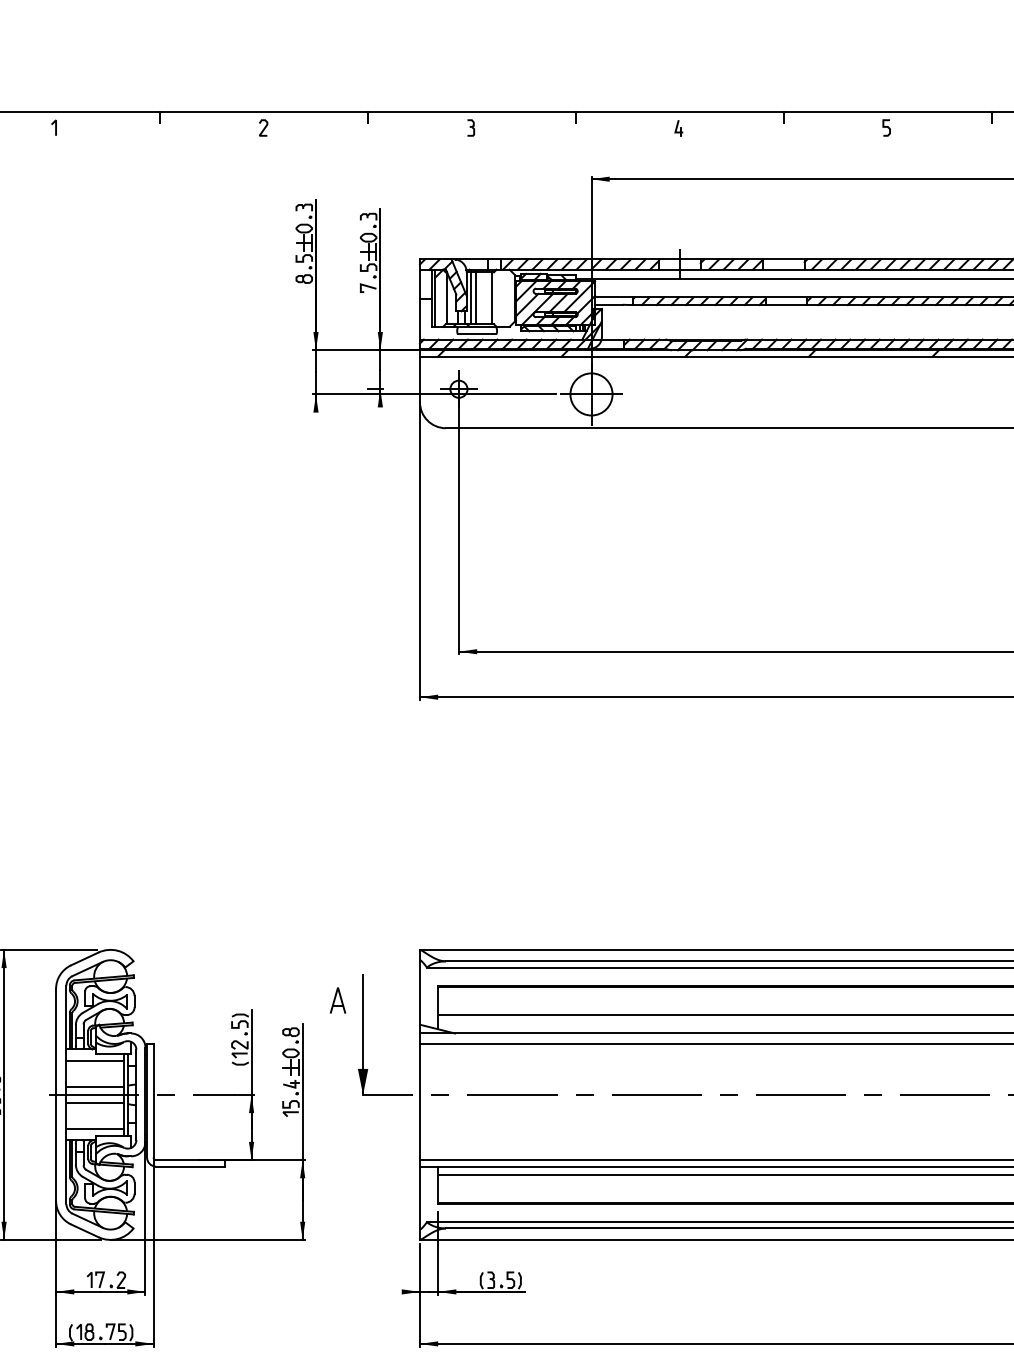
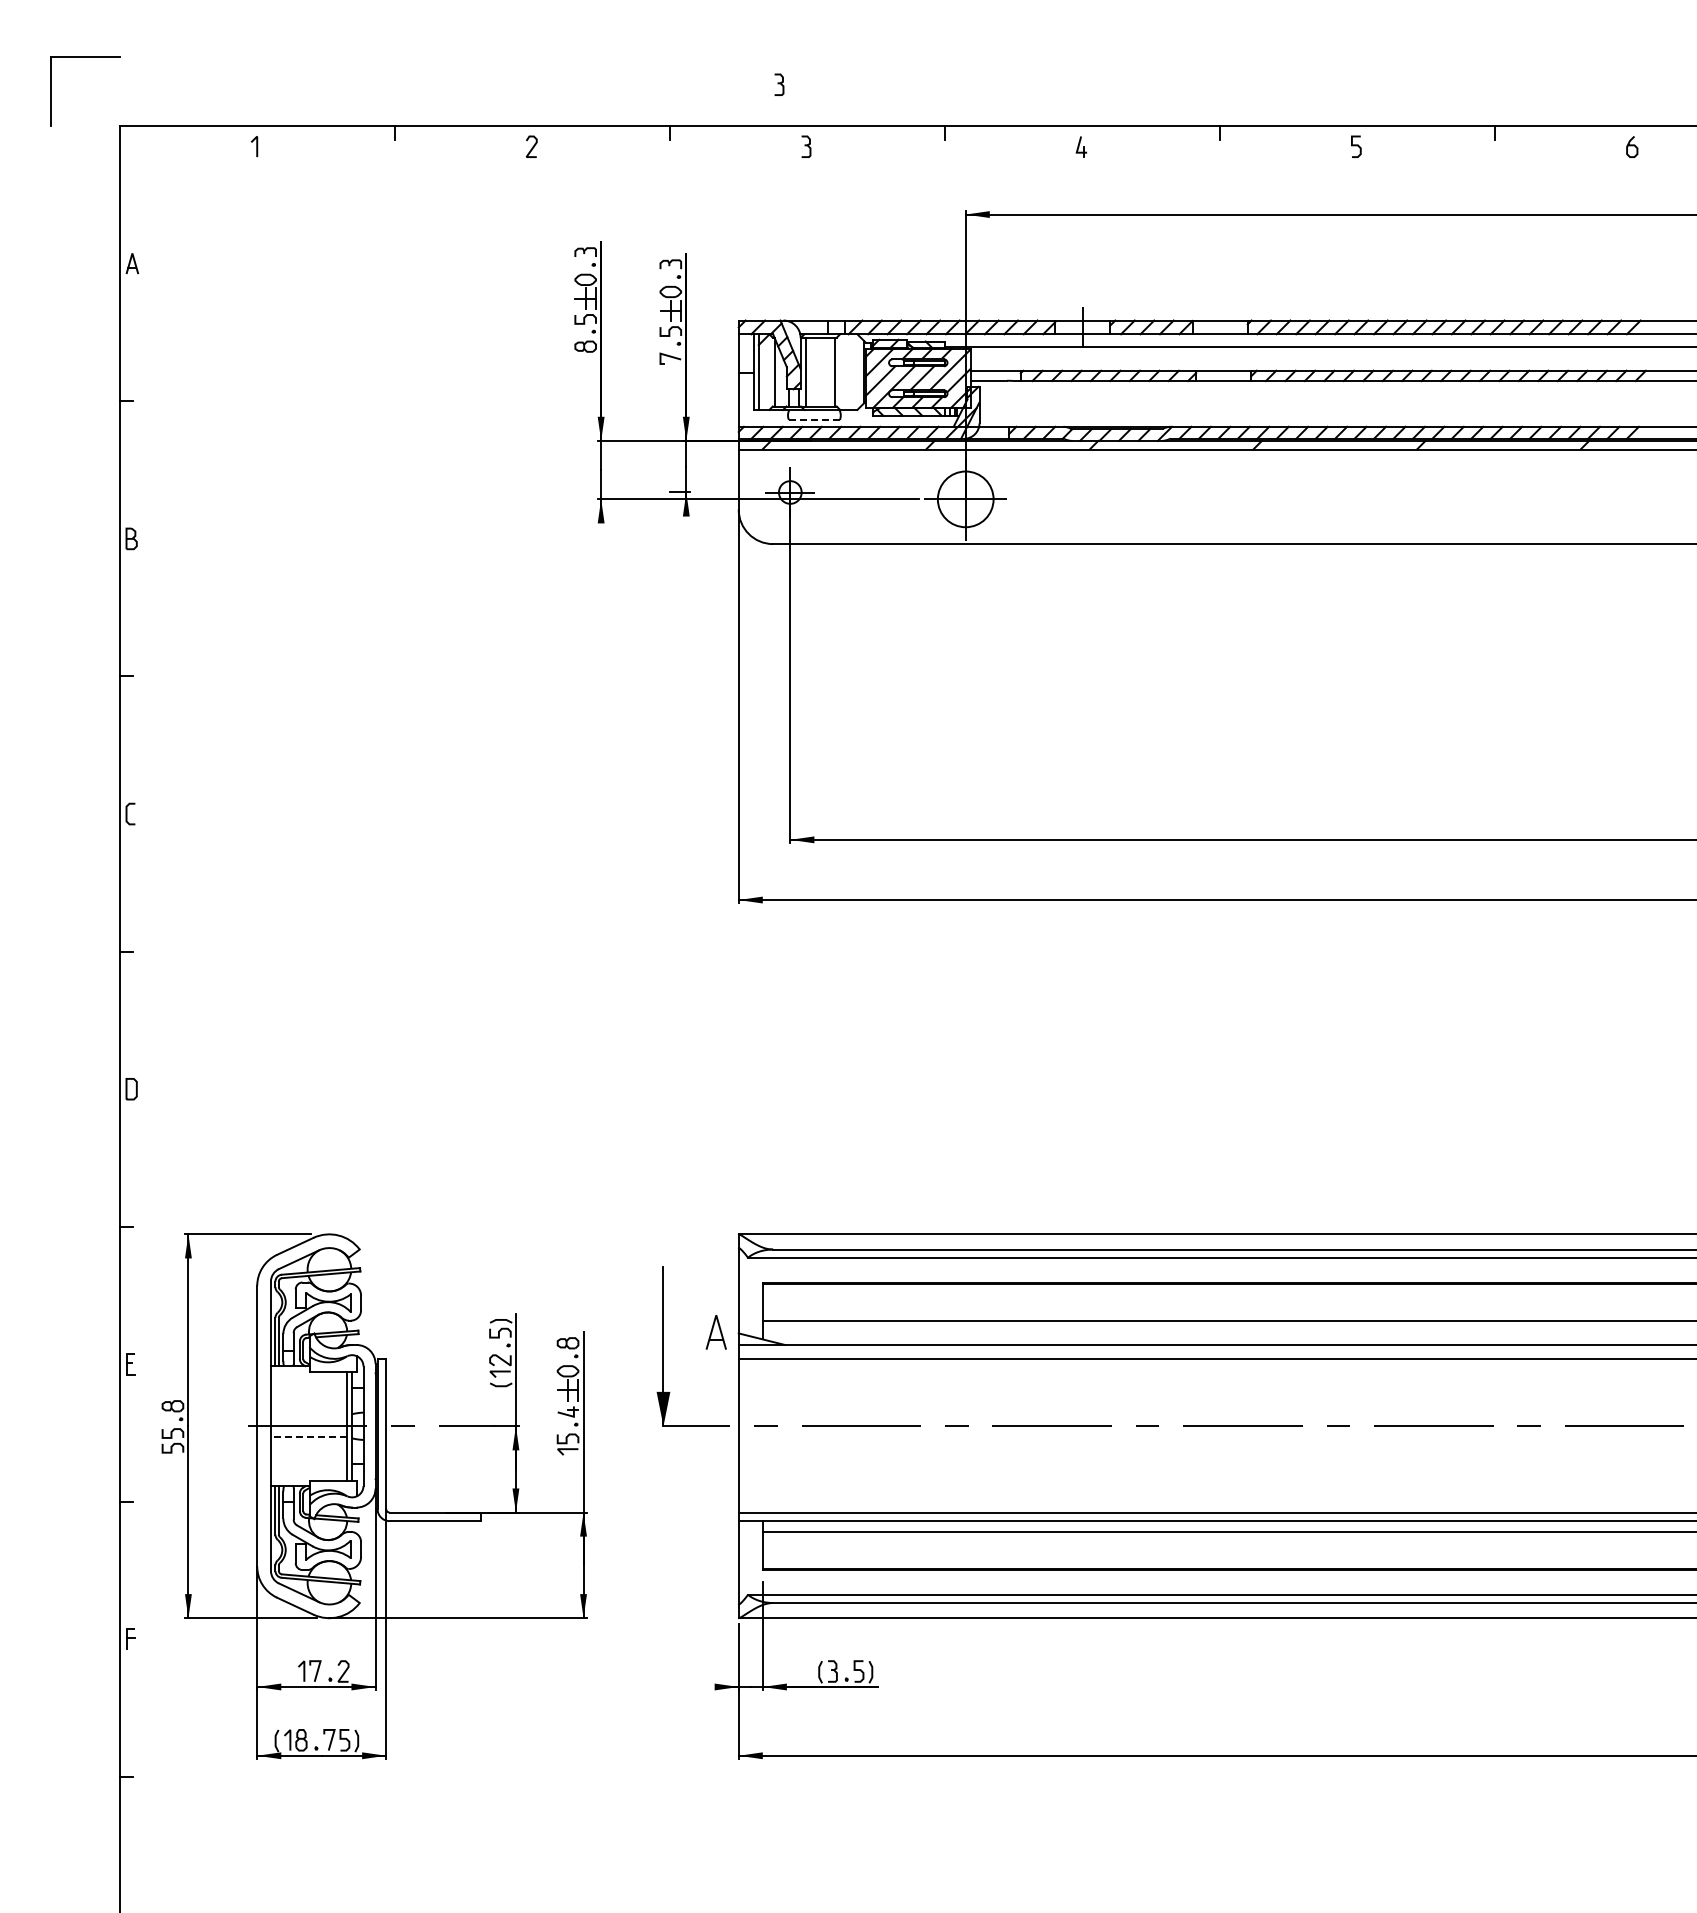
part: (450, 80) -> (779, 84), added
line: (475, 297) -> (812, 371), removed
line: (477, 334) -> (814, 419), solid -> dashed
part: (337, 1000) -> (715, 1332), moved
line: (94, 1060) -> (308, 1380), removed
line: (94, 1087) -> (308, 1416), removed
line: (94, 1102) -> (308, 1436), solid -> dashed
line: (94, 1129) -> (308, 1471), removed

